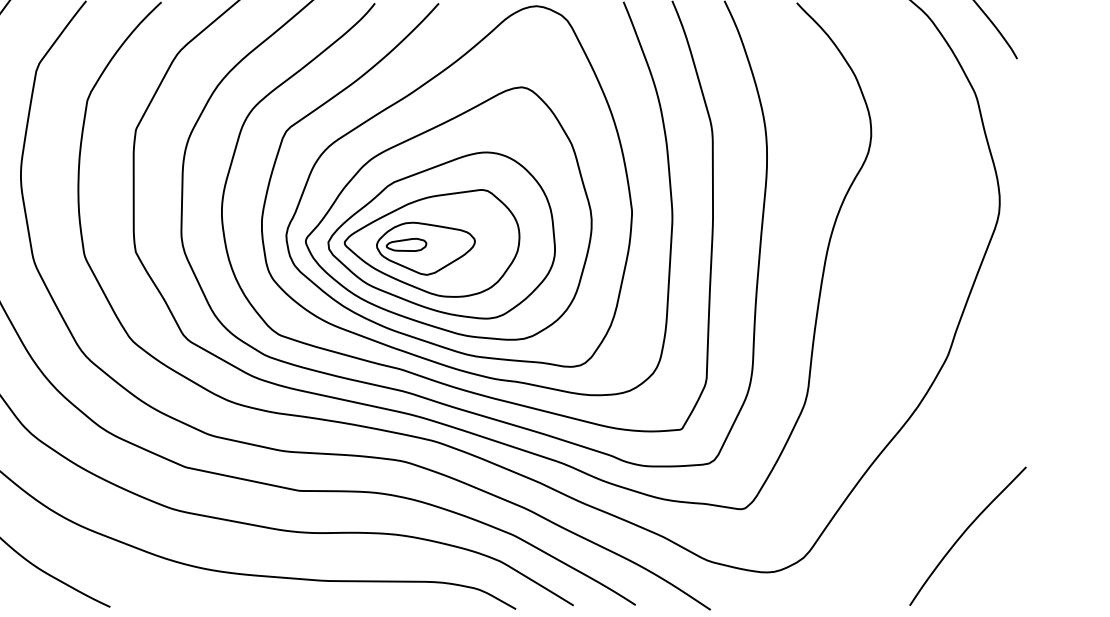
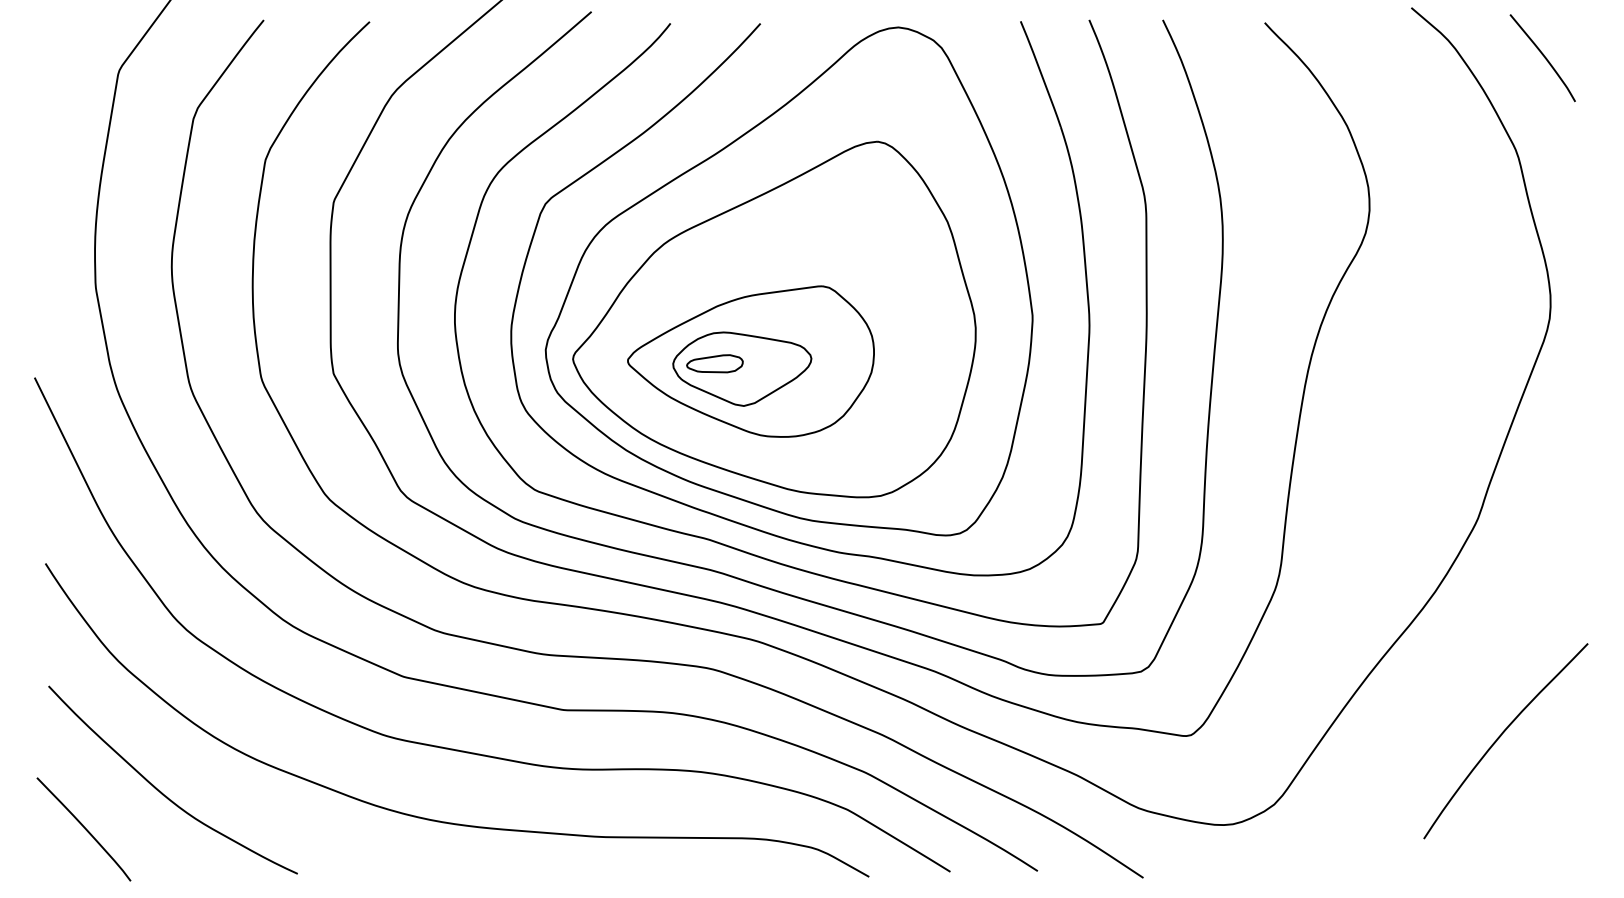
part: (441, 235) -> (764, 350), removed
curve: (964, 532) -> (1501, 736), moved

